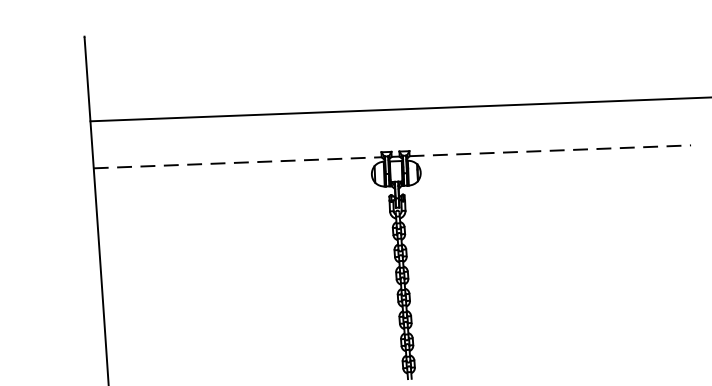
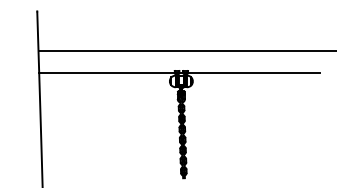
line: (550, 150) -> (254, 73), dashed -> solid
line: (238, 162) -> (107, 73), dashed -> solid

